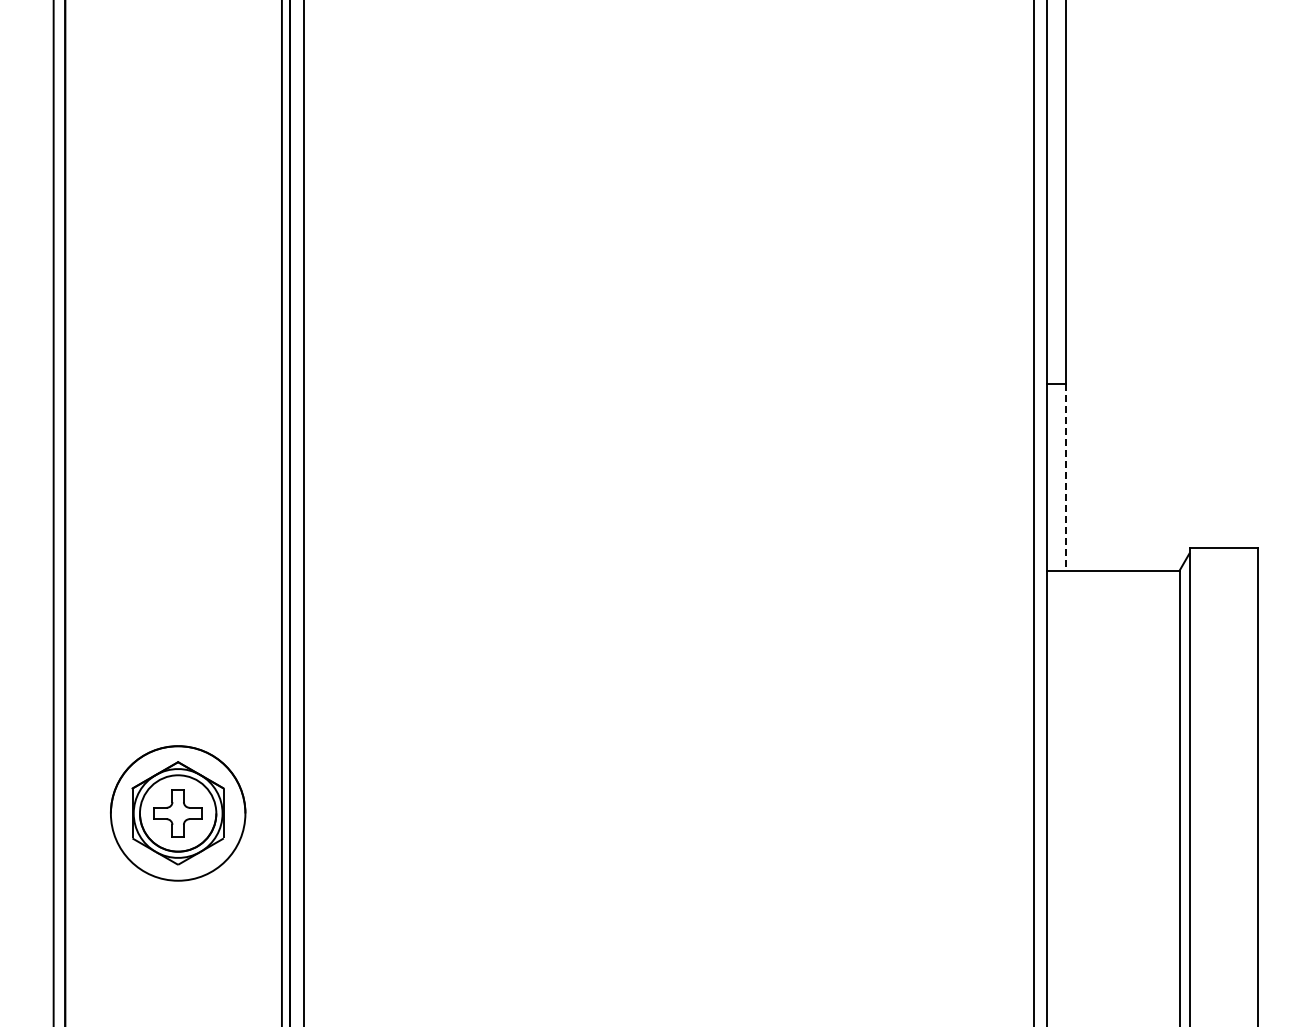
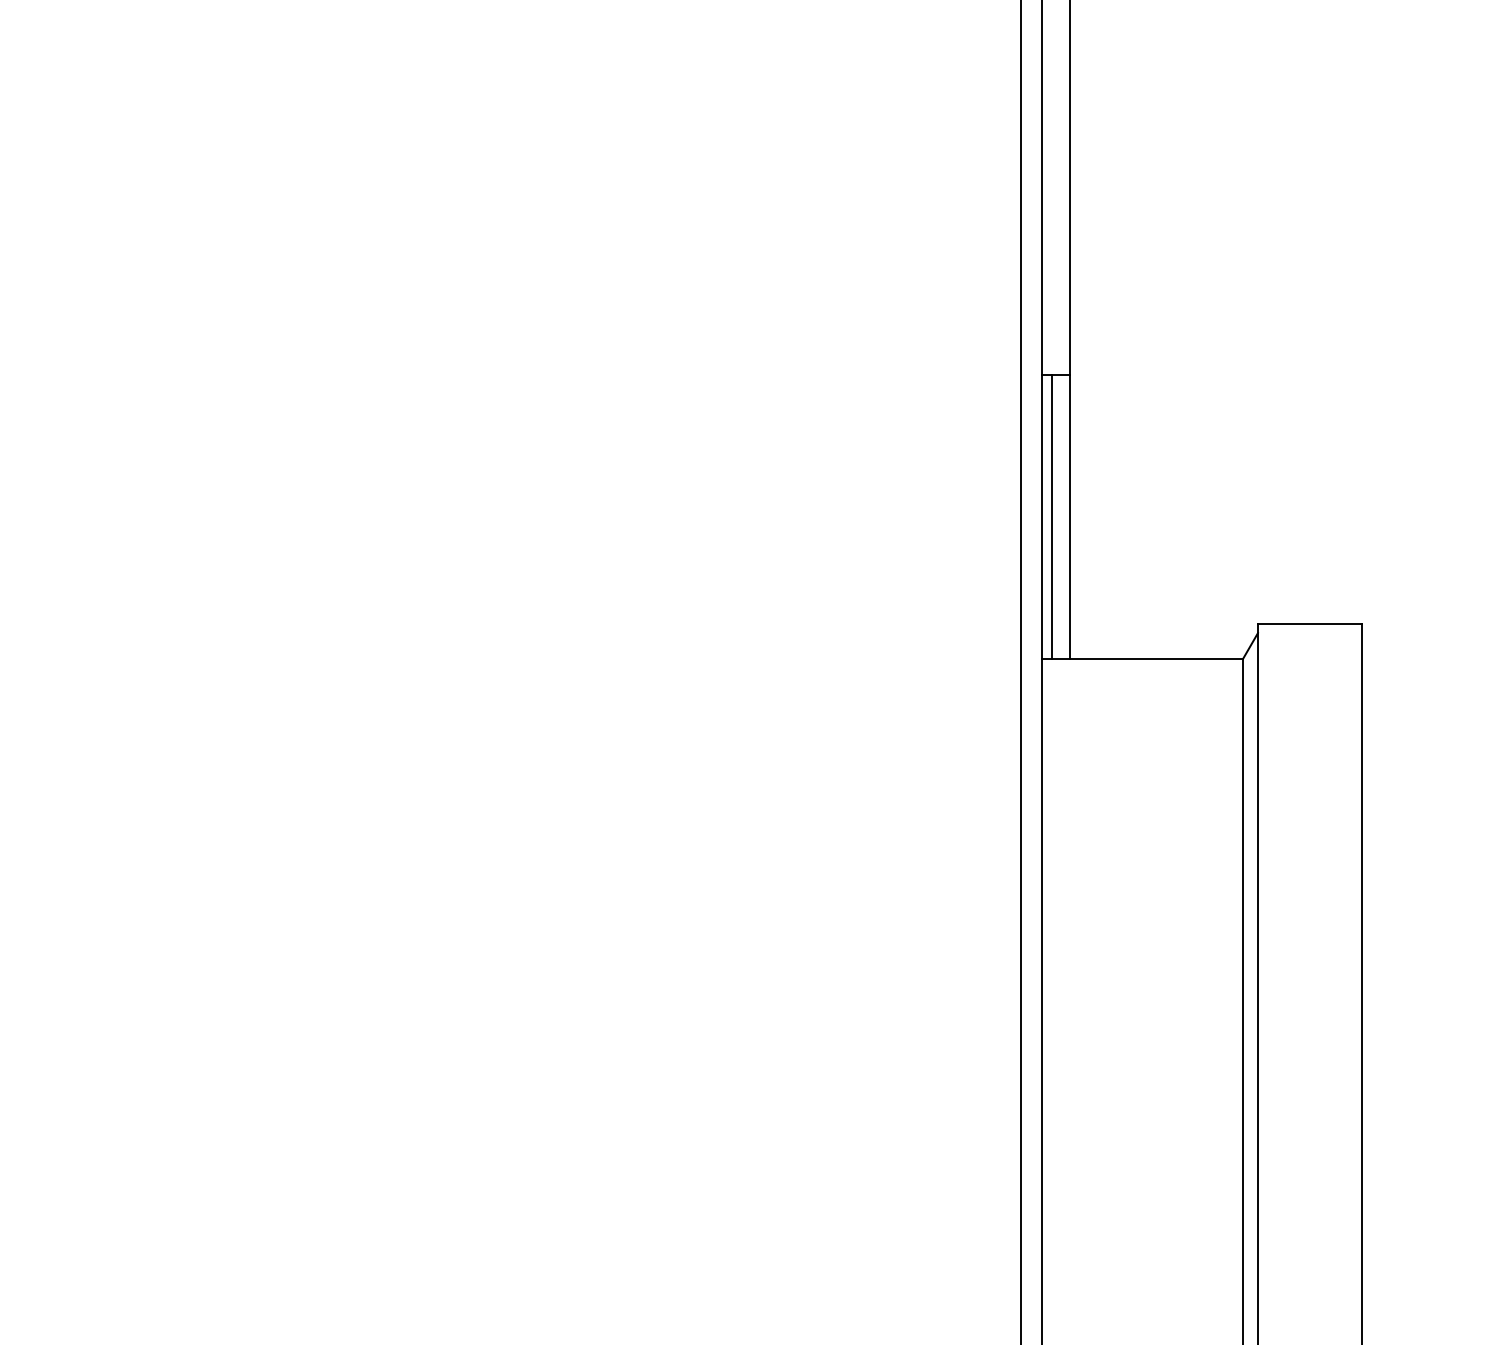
line: (1054, 476) -> (1052, 516), added
line: (1065, 477) -> (1069, 517), dashed -> solid

